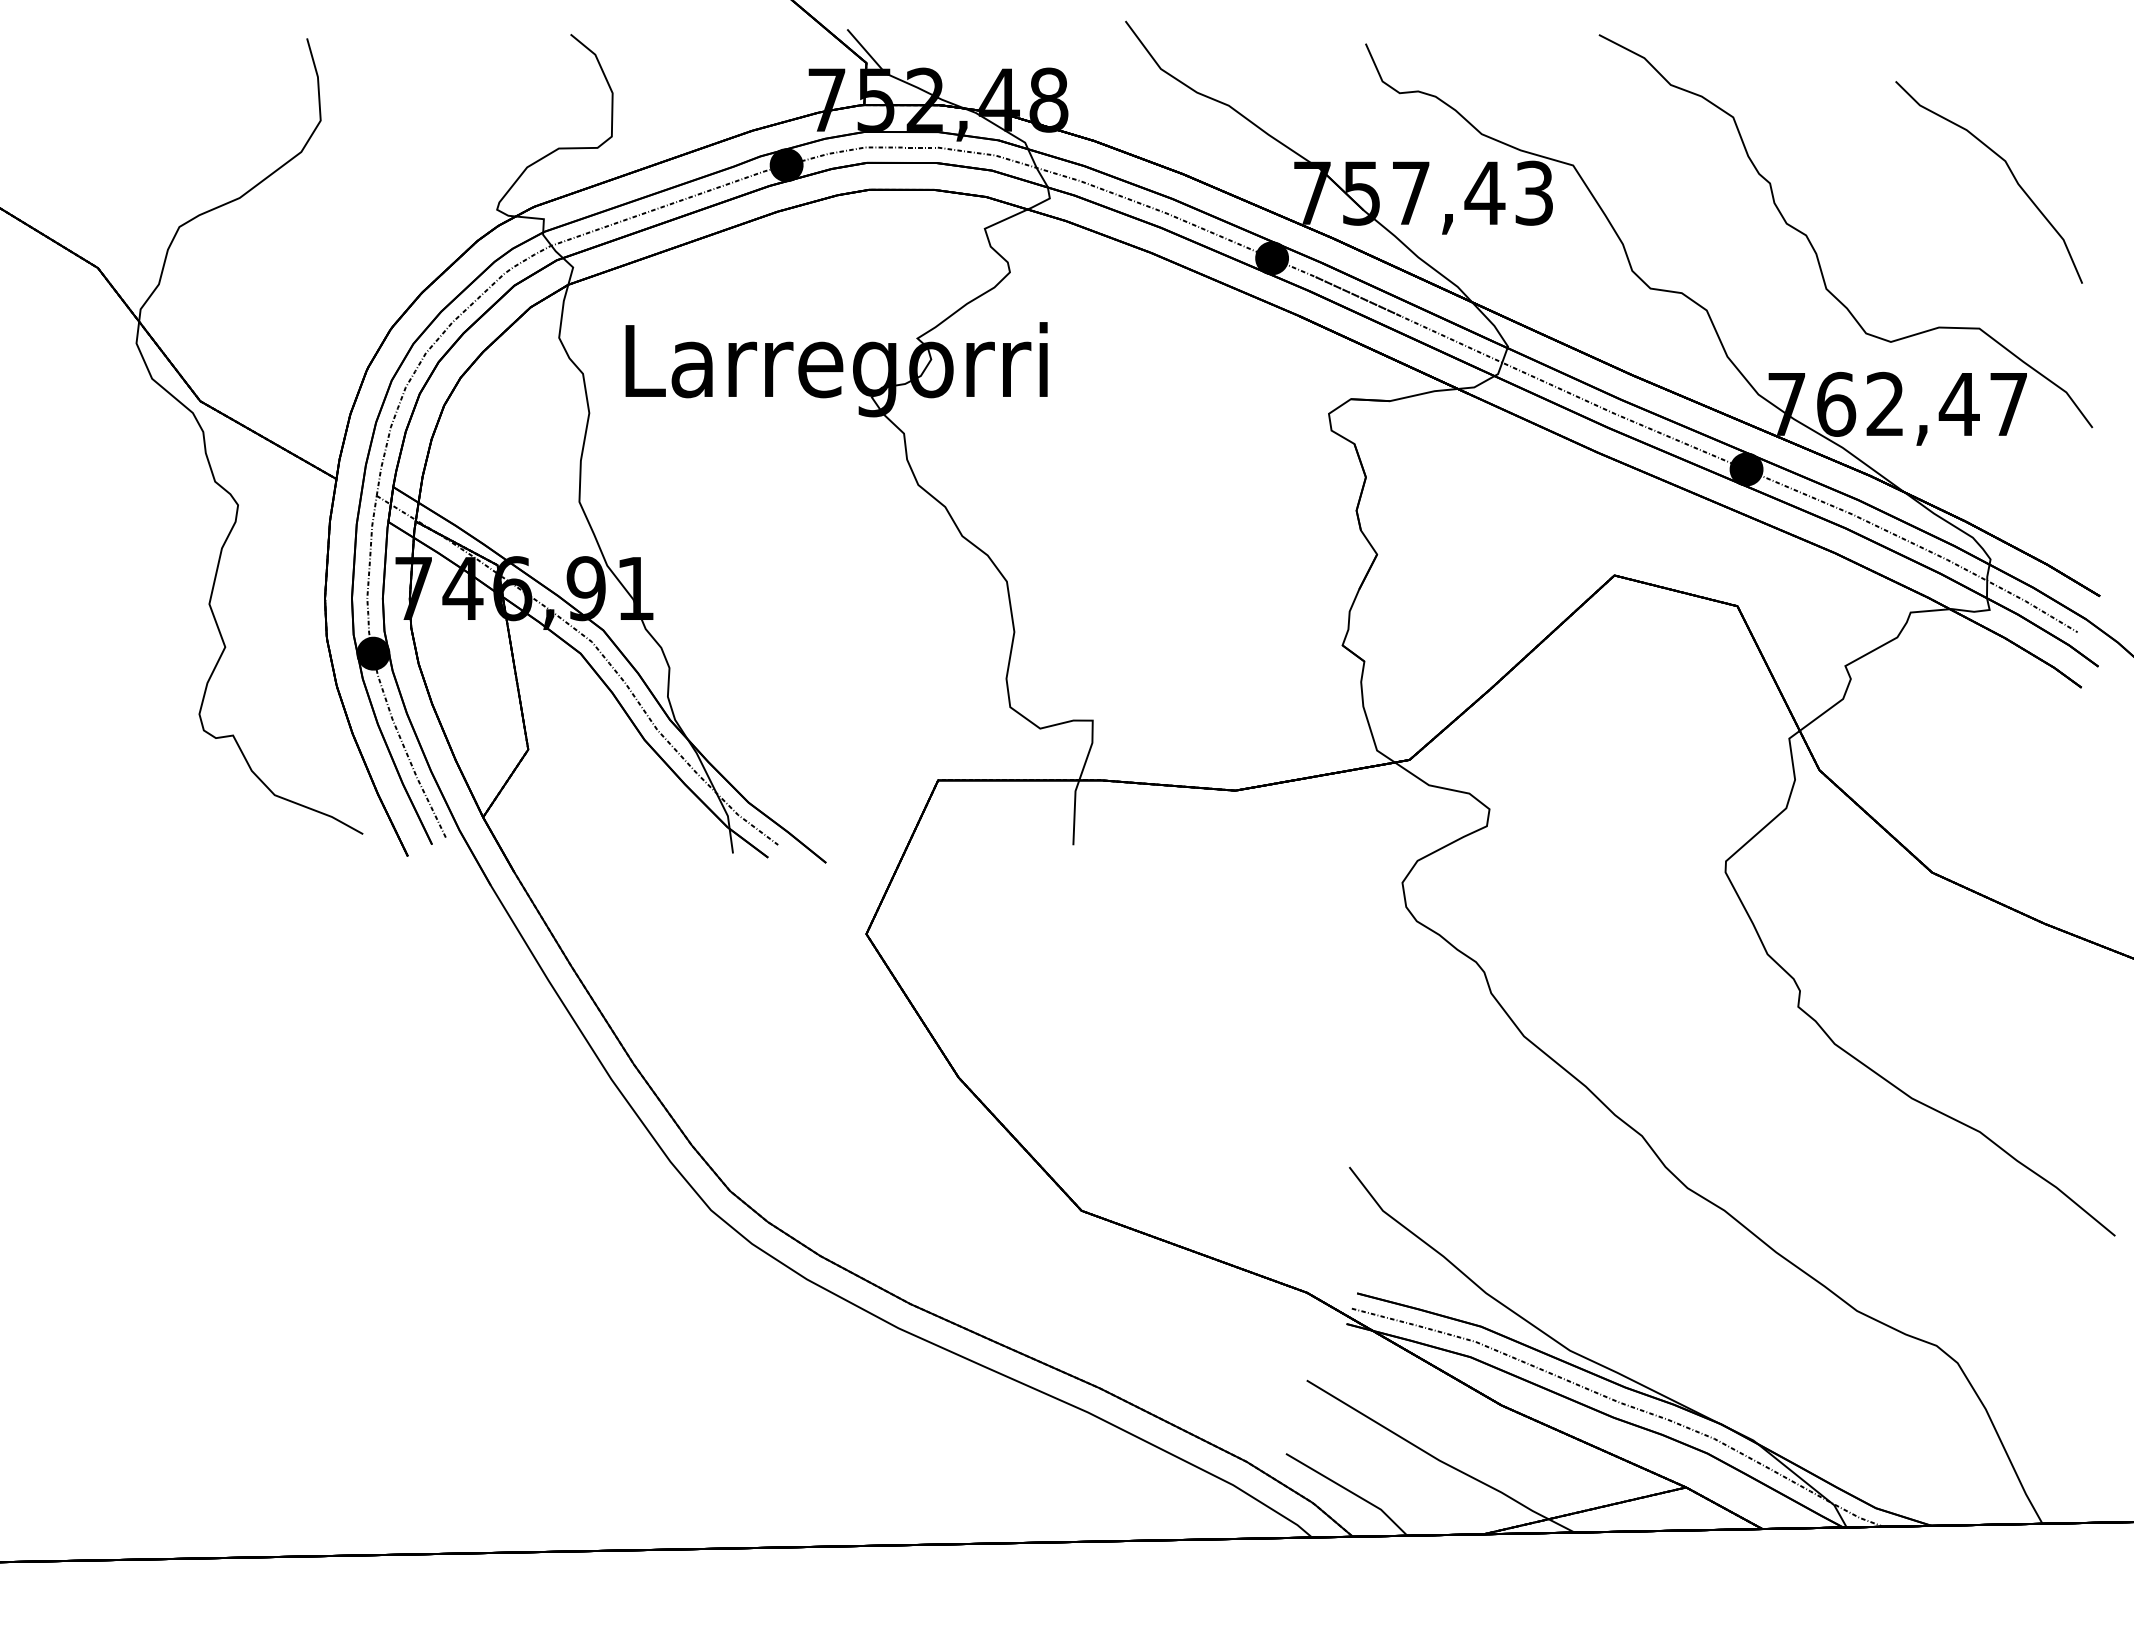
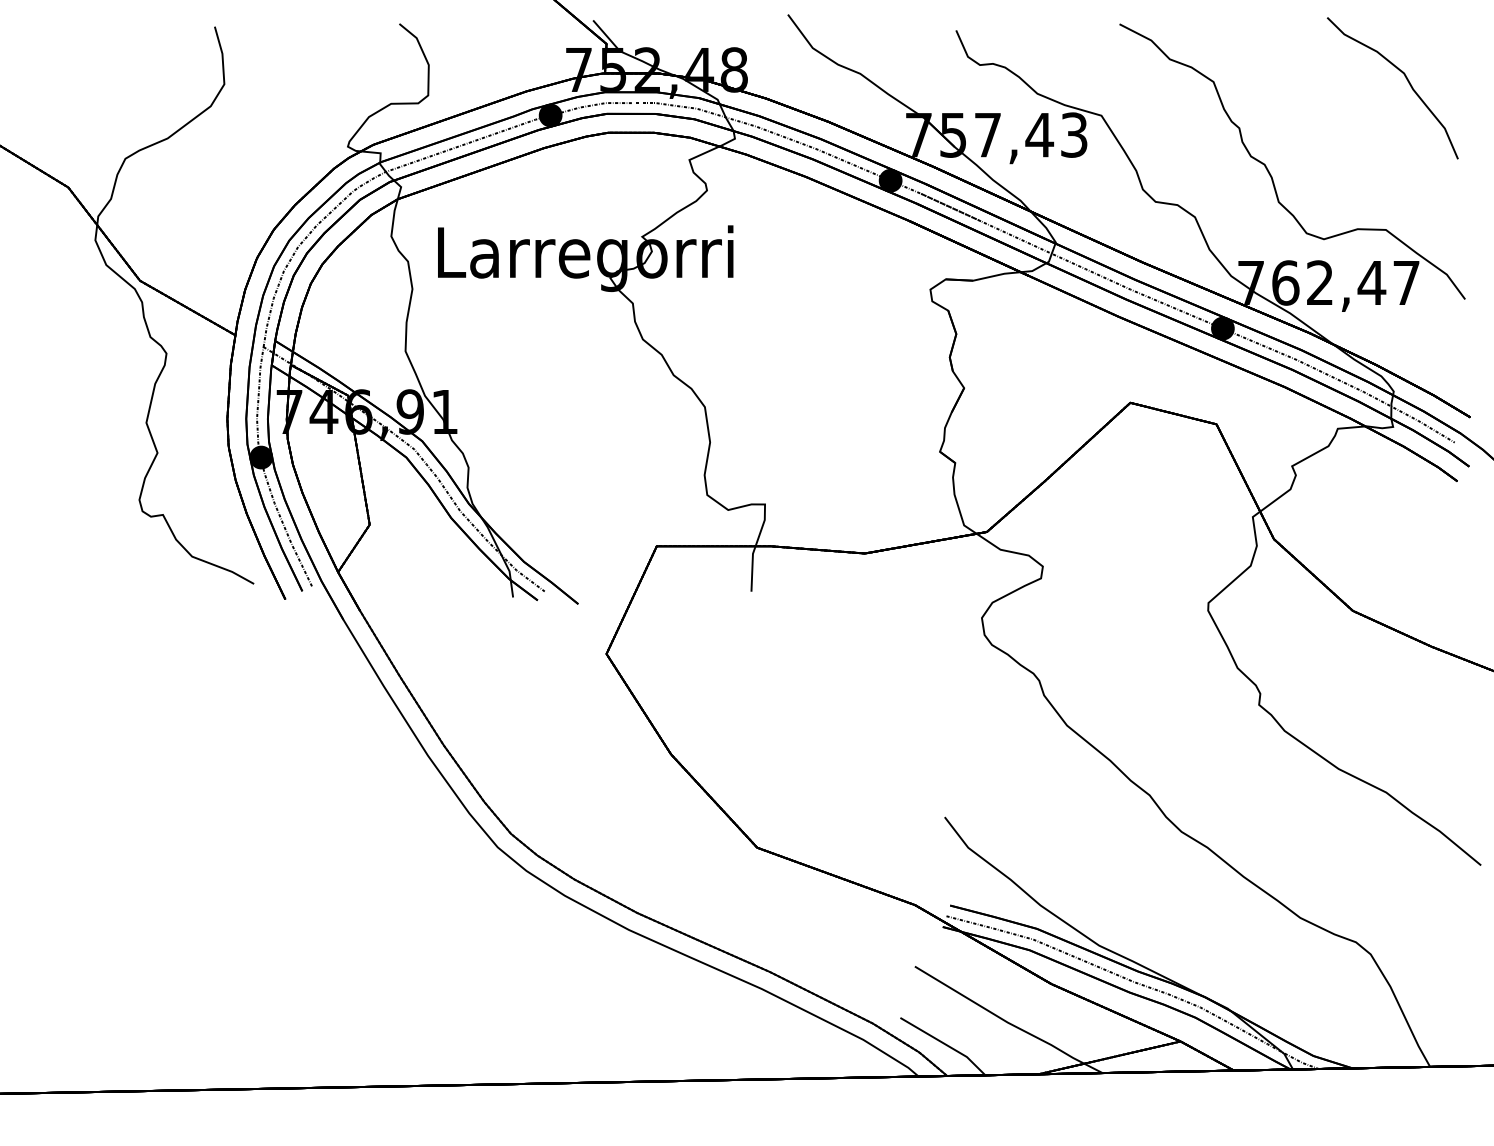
curve: (2010, 172) -> (1407, 81), moved

